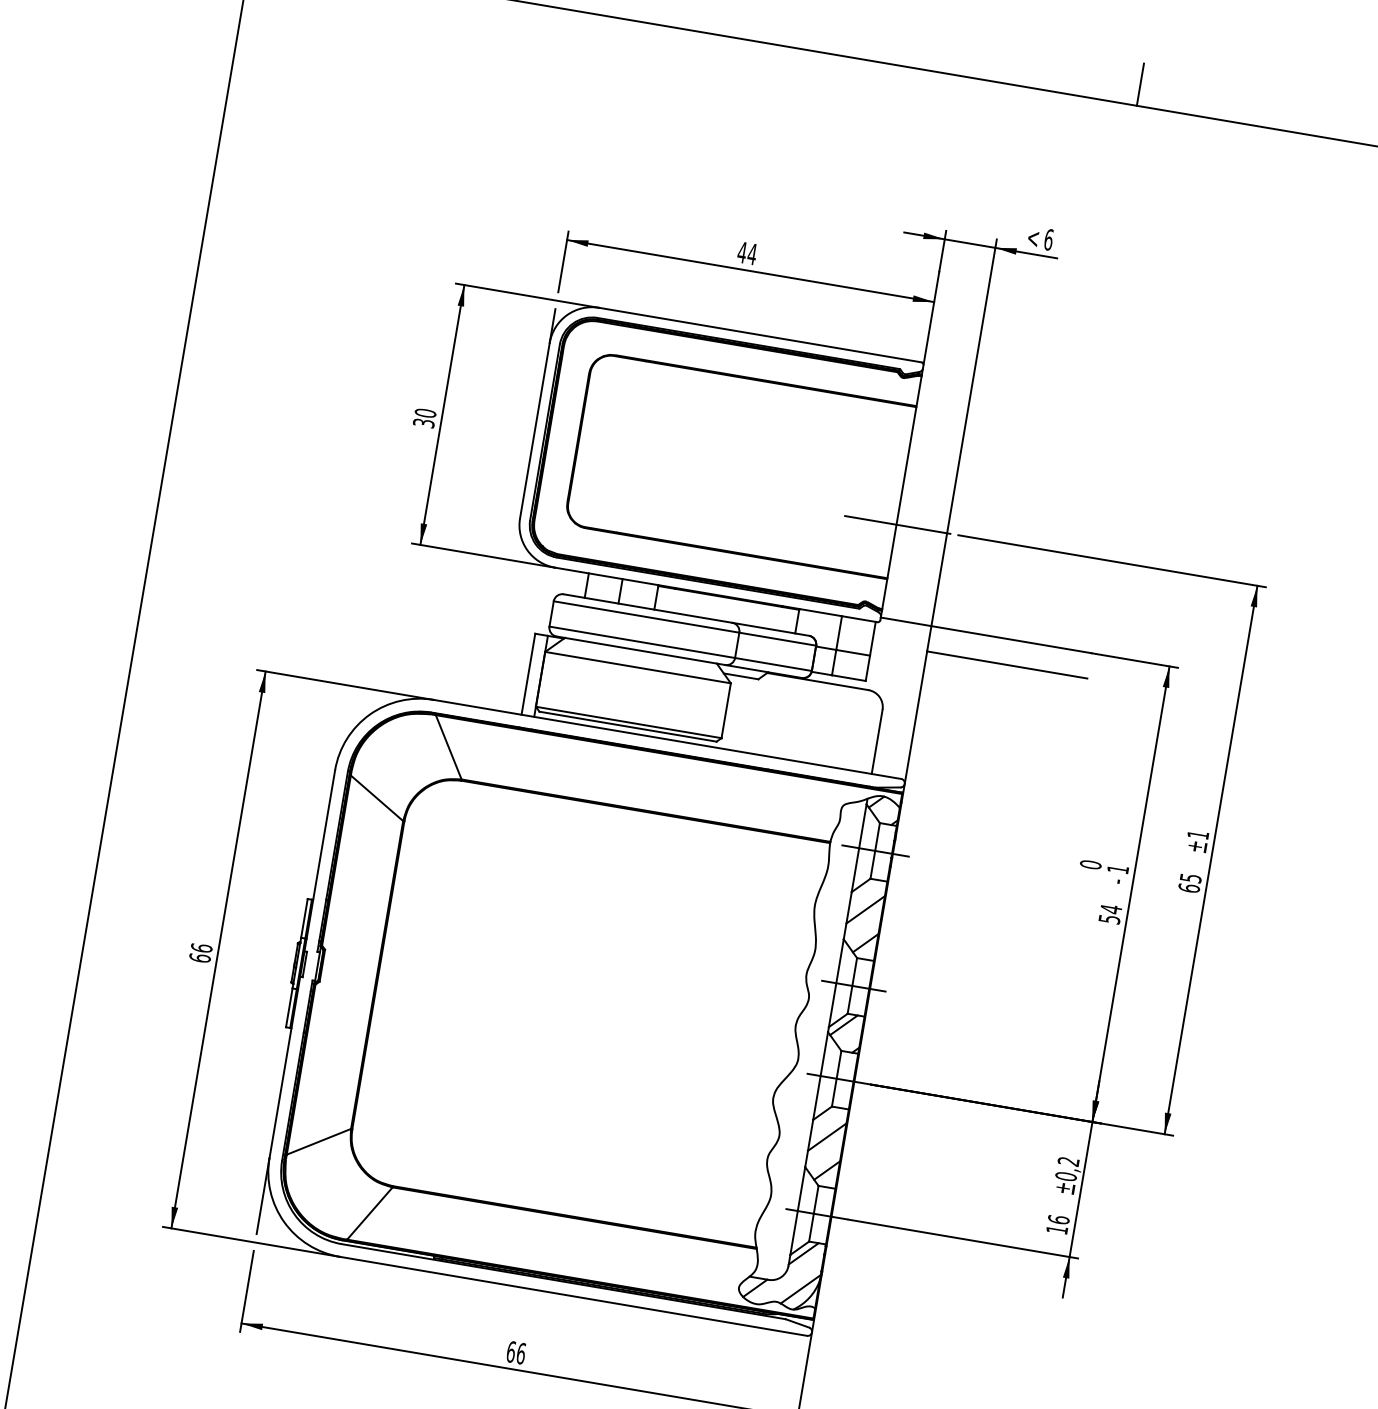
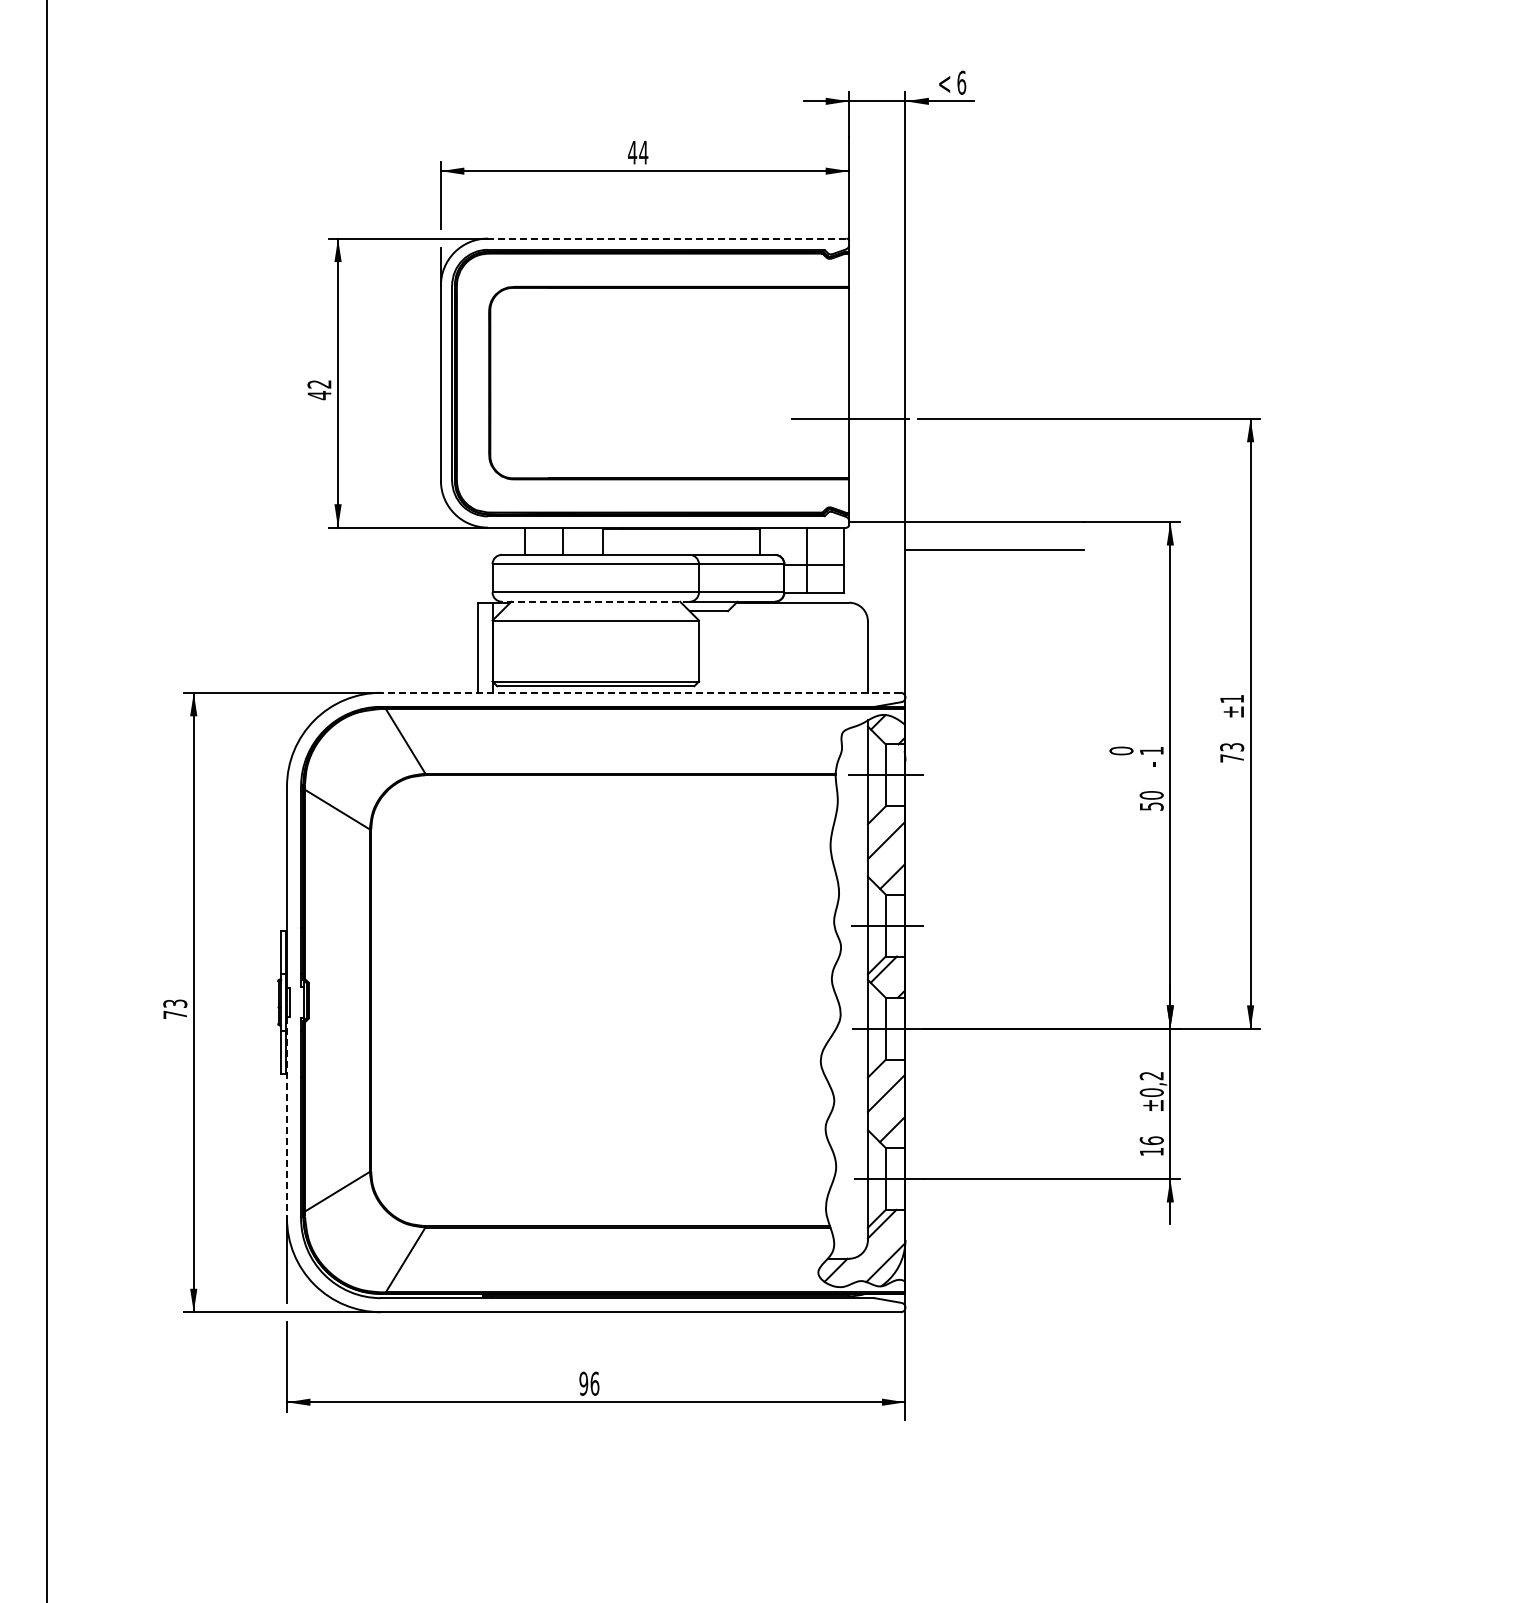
line: (759, 334) -> (666, 238), solid -> dashed
text: (424, 418) -> (319, 390), 30 -> 42
line: (640, 650) -> (595, 601), solid -> dashed
line: (667, 739) -> (640, 692), solid -> dashed
text: (1190, 883) -> (1232, 752), 65 -> 73
text: (1111, 909) -> (1151, 795), 54 -> 50
text: (201, 953) -> (175, 1009), 66 -> 73
line: (285, 1067) -> (287, 1117), solid -> dashed
text: (510, 1351) -> (583, 1383), 66 -> 96

